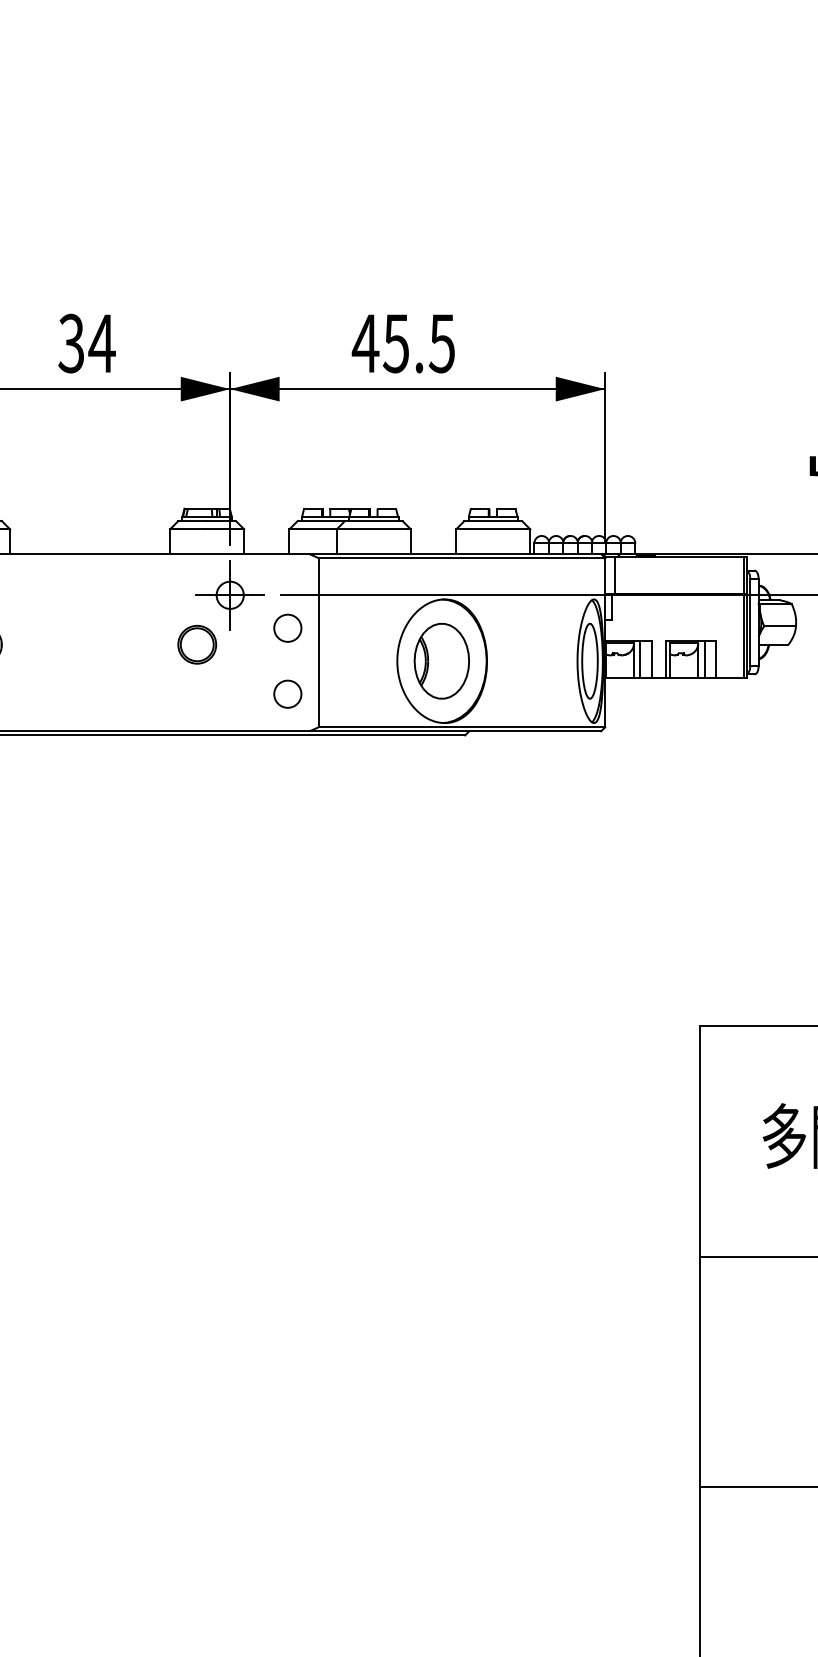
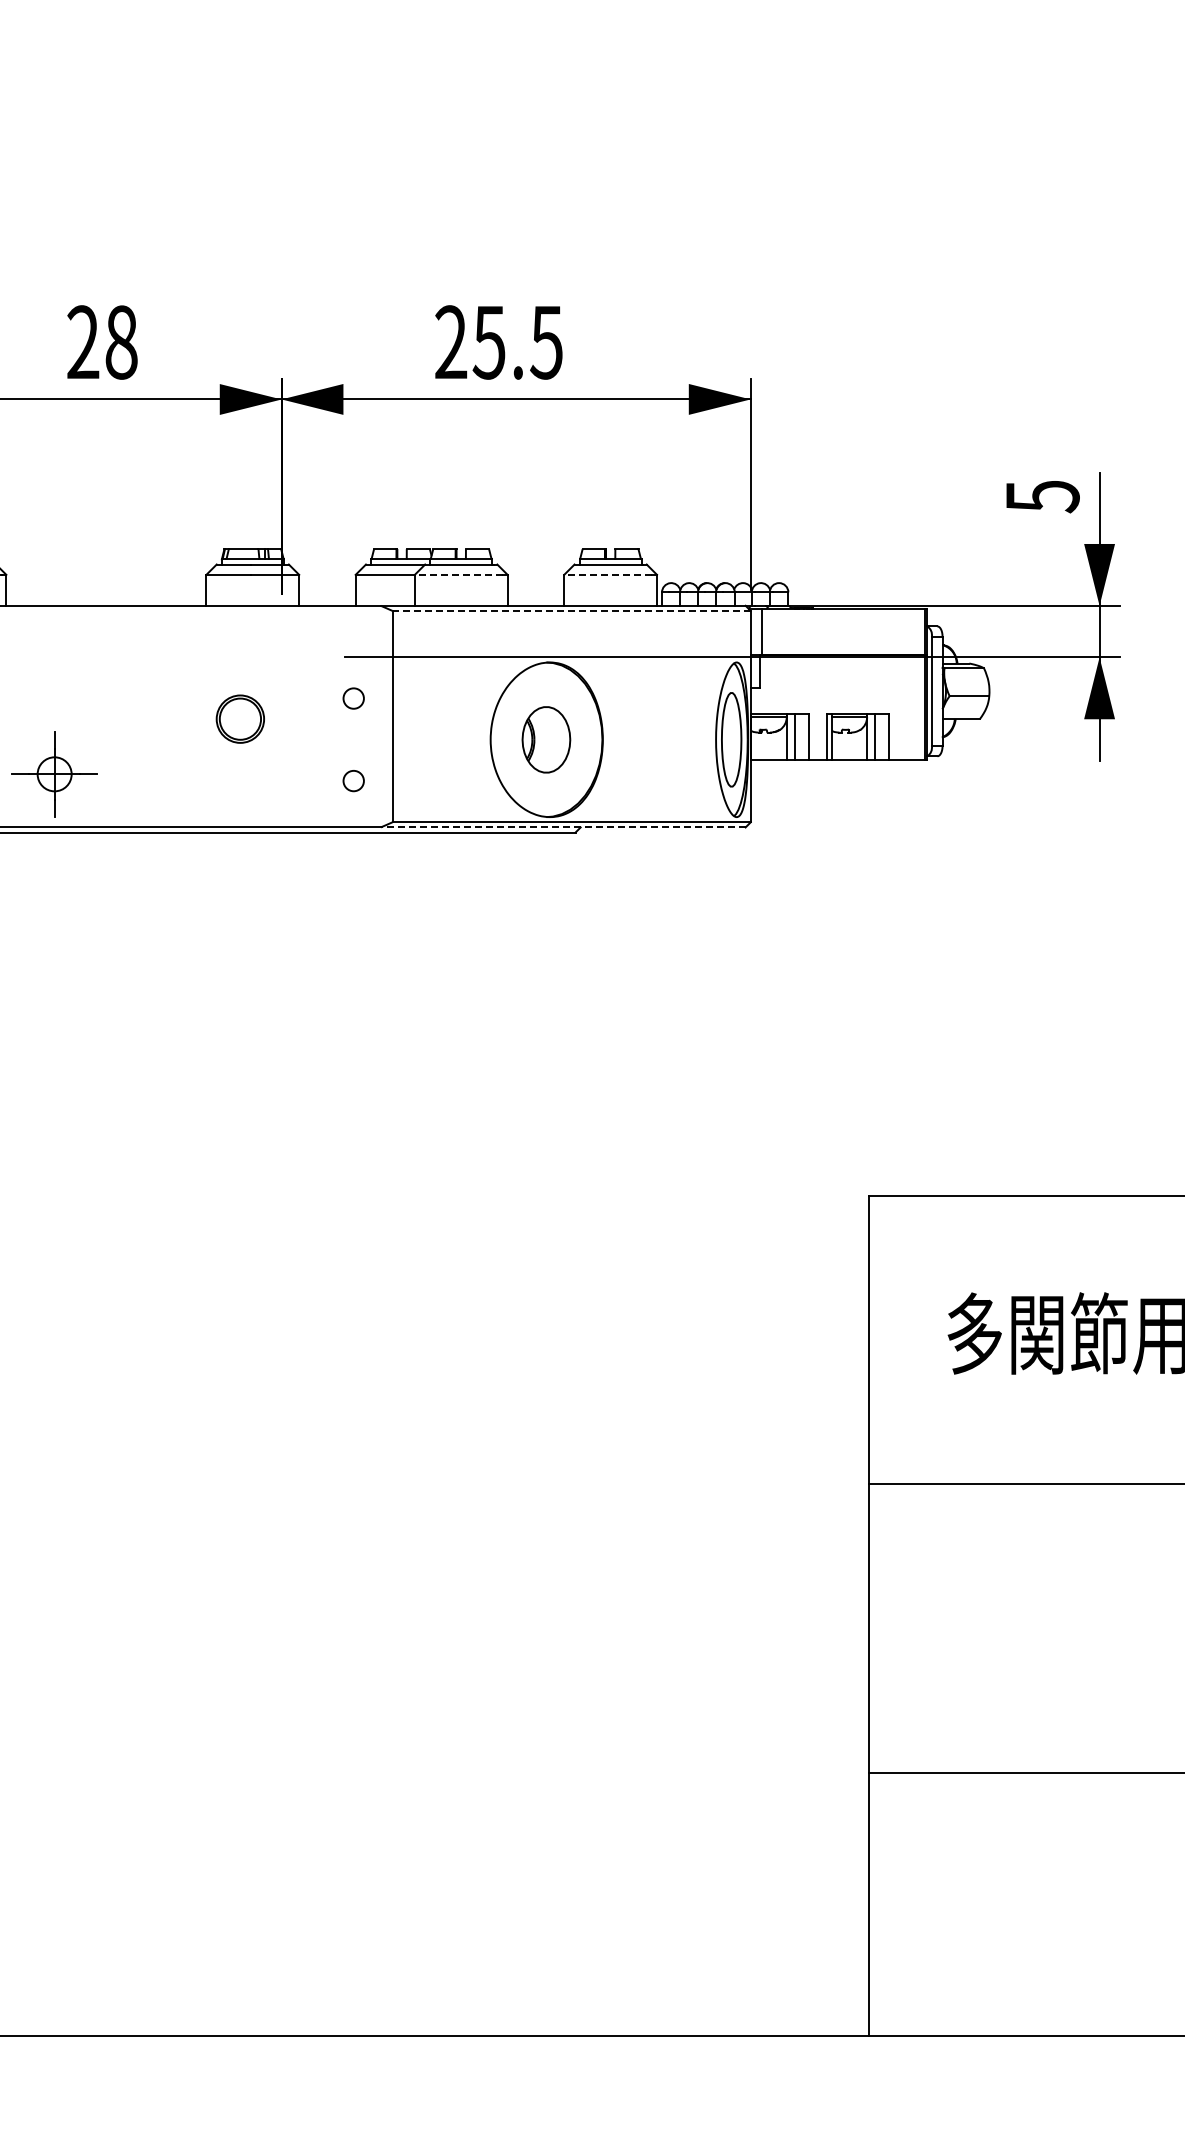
text: (365, 342) -> (450, 341), 45.5 -> 25.5
text: (86, 343) -> (102, 342), 34 -> 28
line: (371, 529) -> (458, 574), solid -> dashed
line: (490, 529) -> (607, 574), solid -> dashed
line: (461, 557) -> (571, 610), solid -> dashed
part: (230, 595) -> (54, 774), moved
circle: (287, 628) -> (353, 698), size x0.6
part: (441, 661) -> (546, 739), size x0.7
circle: (287, 694) -> (353, 781), size x0.6
line: (454, 731) -> (562, 827), solid -> dashed

